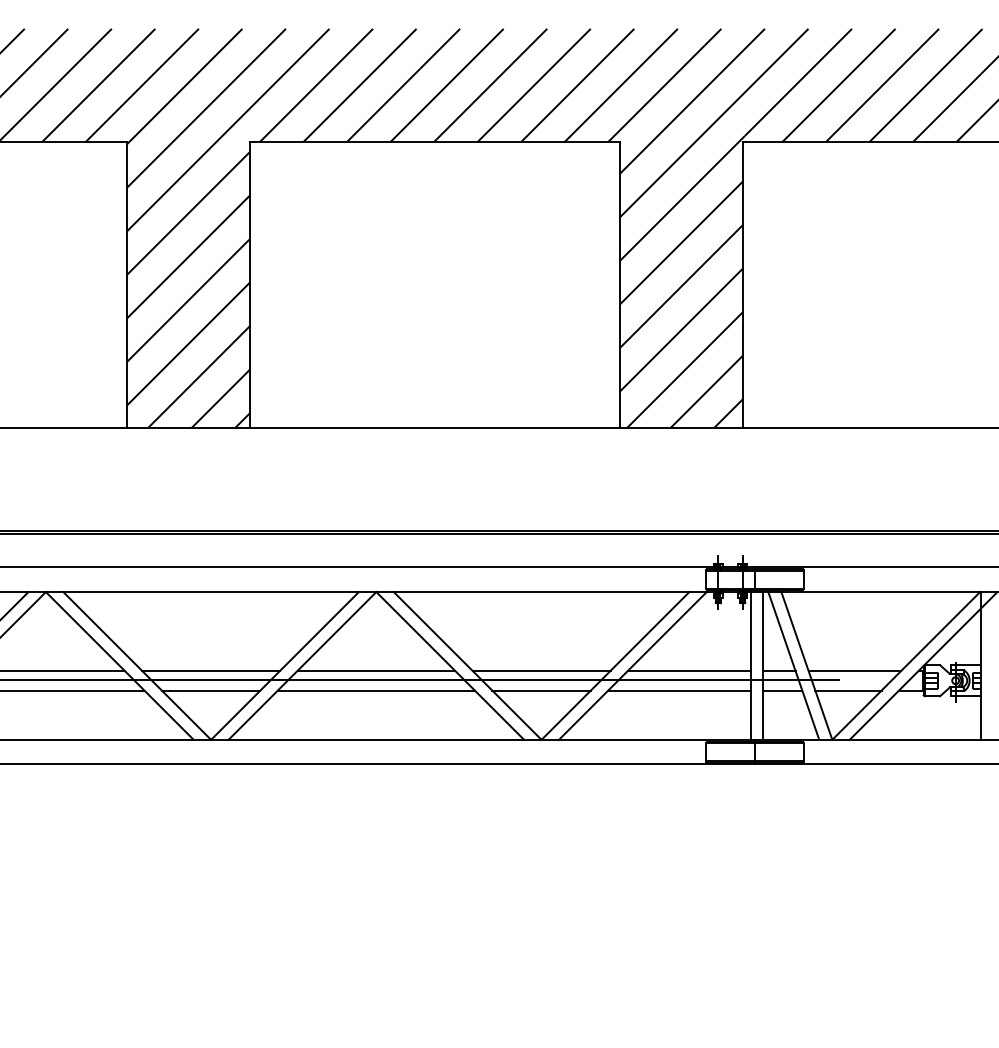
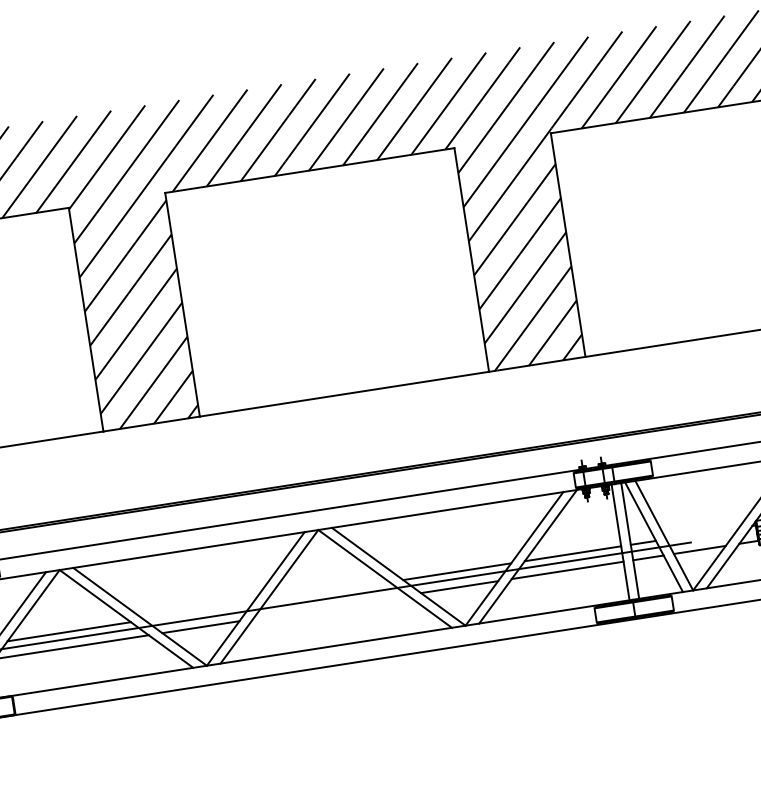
line: (211, 670) -> (198, 611), removed
line: (376, 670) -> (327, 591), removed
line: (854, 670) -> (702, 533), removed
line: (375, 690) -> (329, 607), removed

